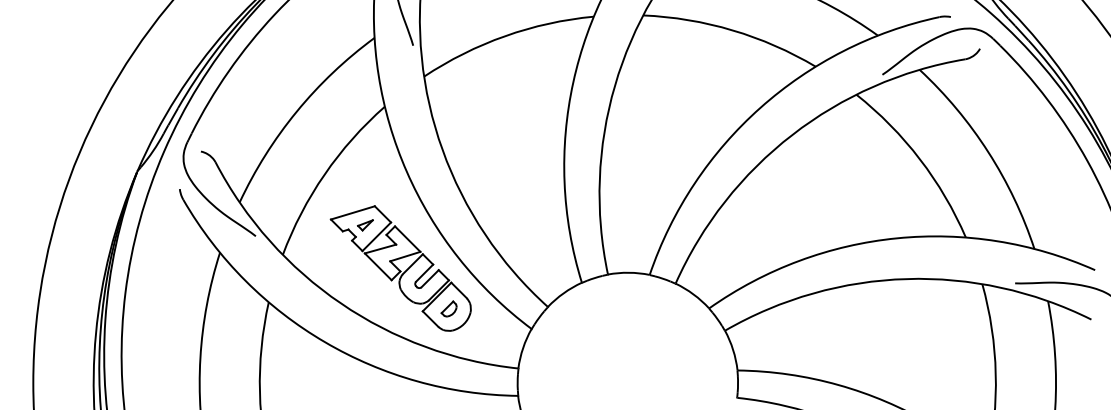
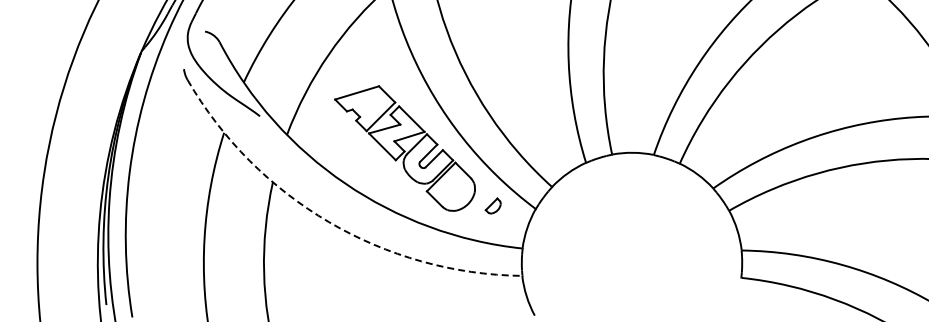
part: (365, 225) -> (369, 105), removed
part: (448, 308) -> (492, 205), moved
arc: (324, 342) -> (328, 222), solid -> dashed

